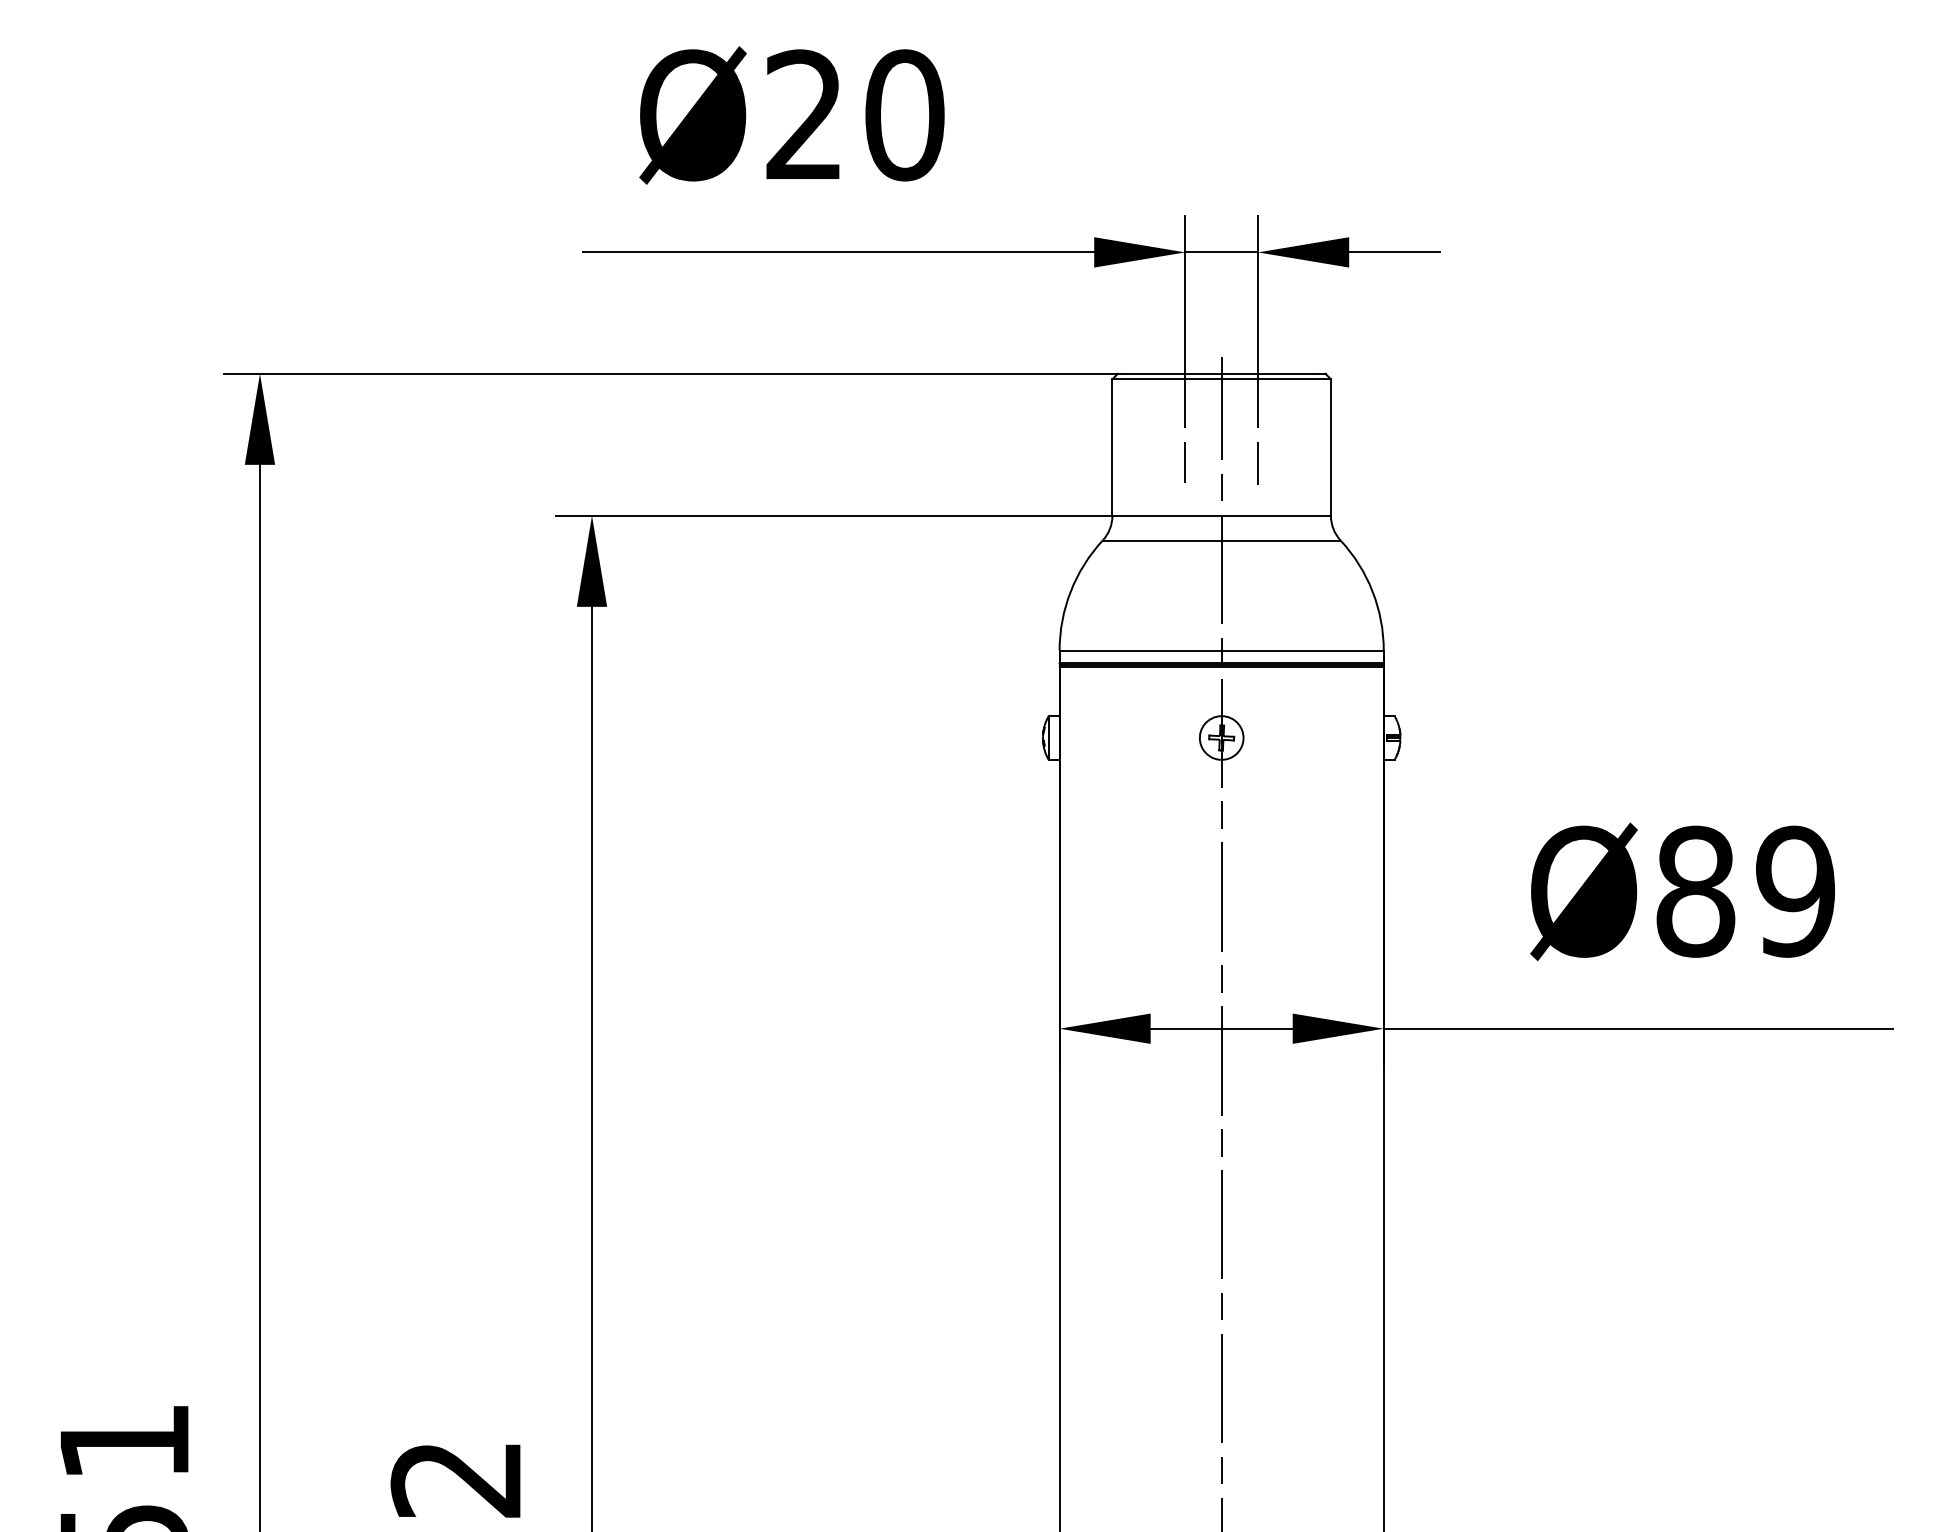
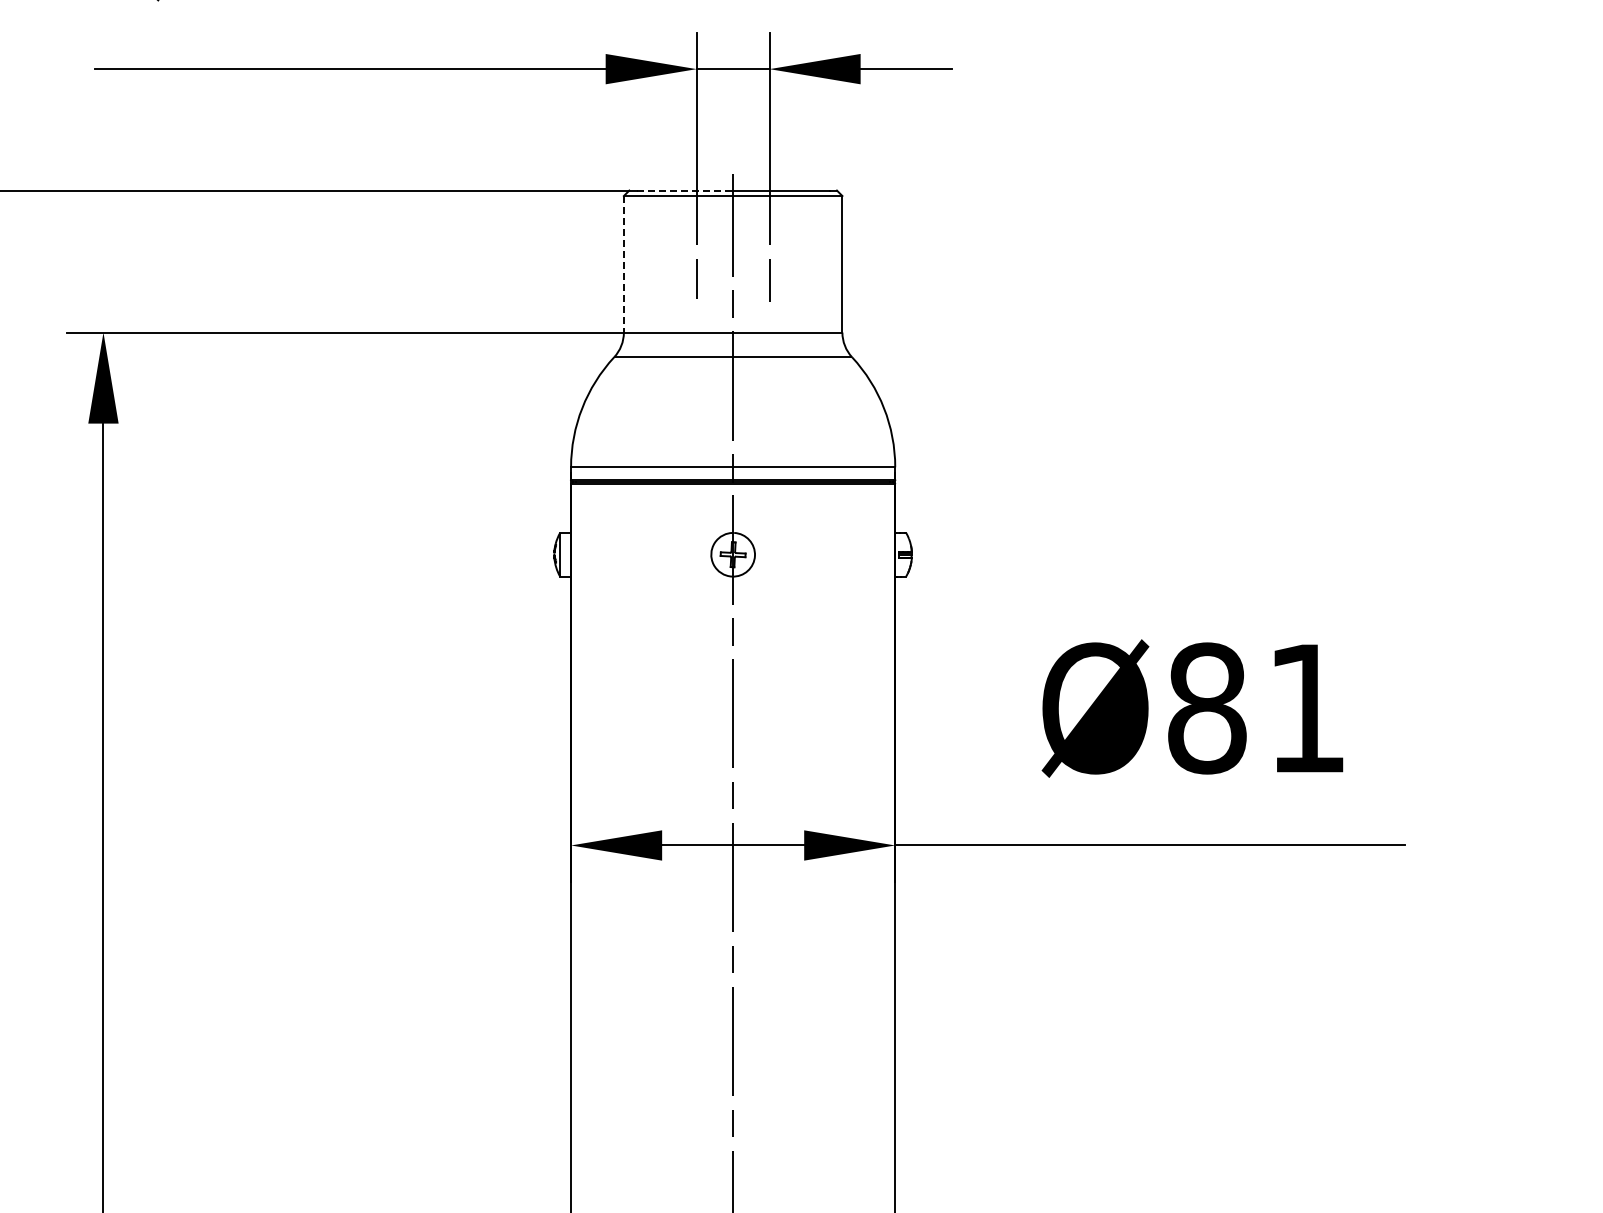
line: (1173, 373) -> (684, 190), solid -> dashed
line: (1112, 448) -> (623, 265), solid -> dashed
text: (1795, 891) -> (1306, 708), Ø89 -> Ø81

